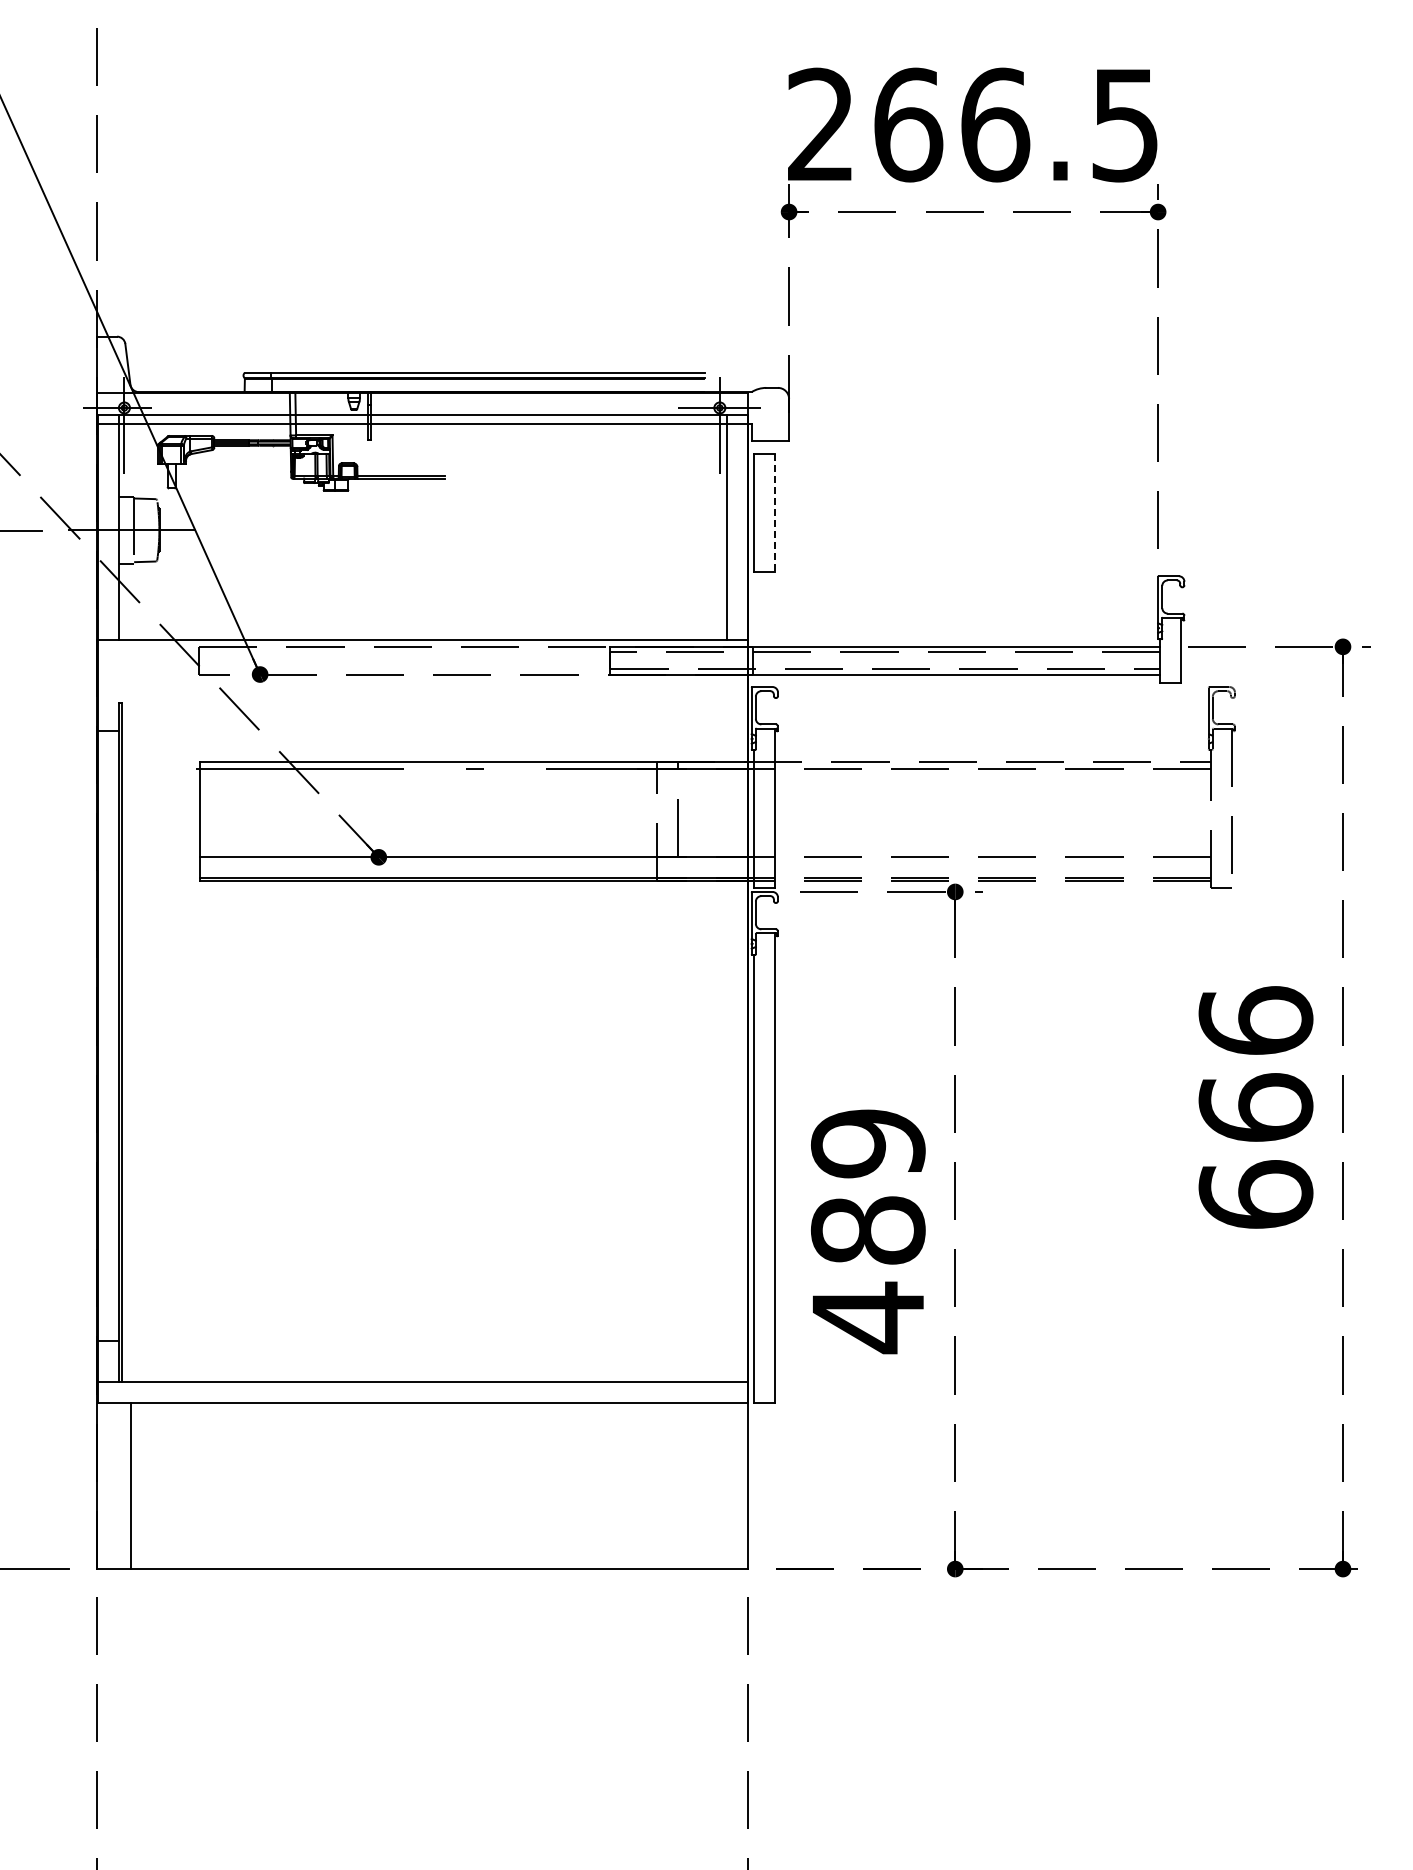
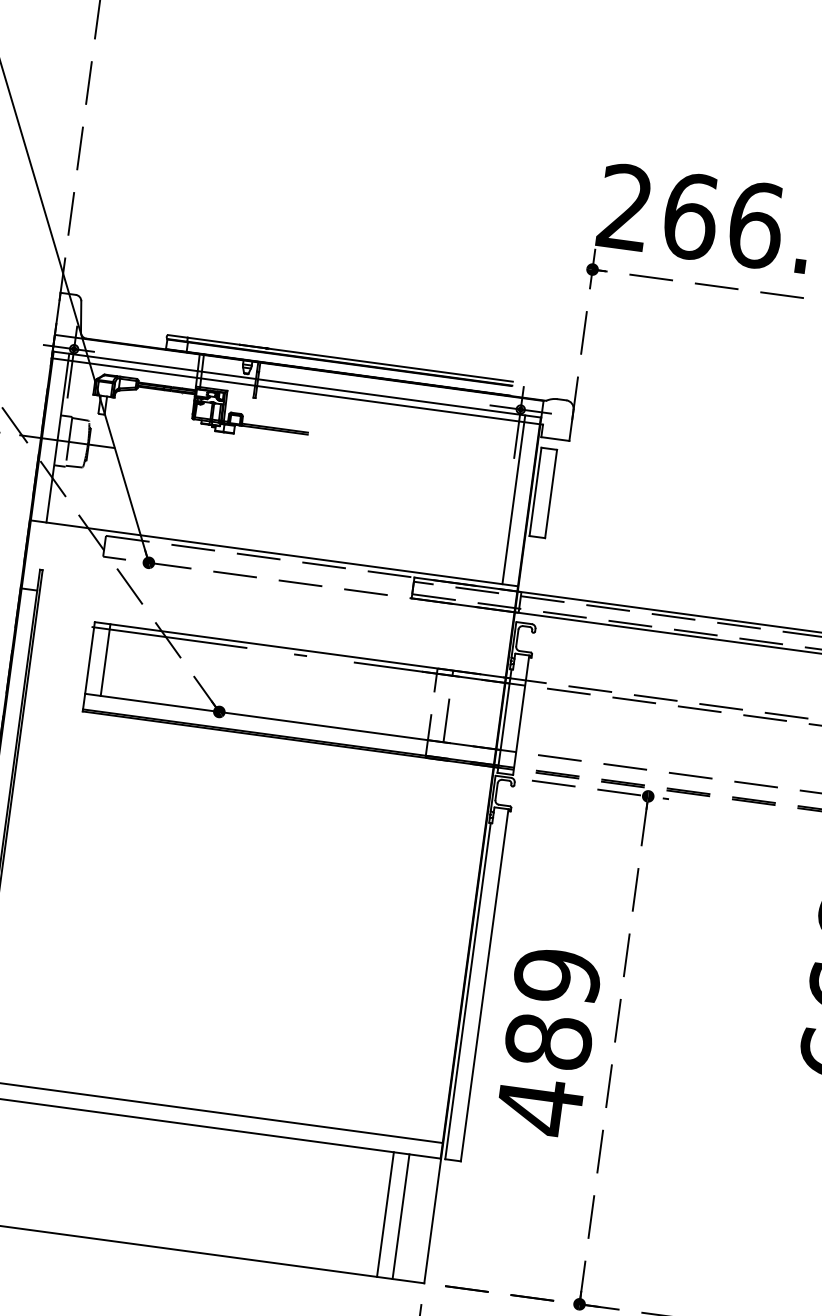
line: (774, 513) -> (551, 494), dashed -> solid
line: (220, 809) -> (105, 660), added
line: (685, 1485) -> (385, 1214), added
line: (706, 1485) -> (401, 1216), added

